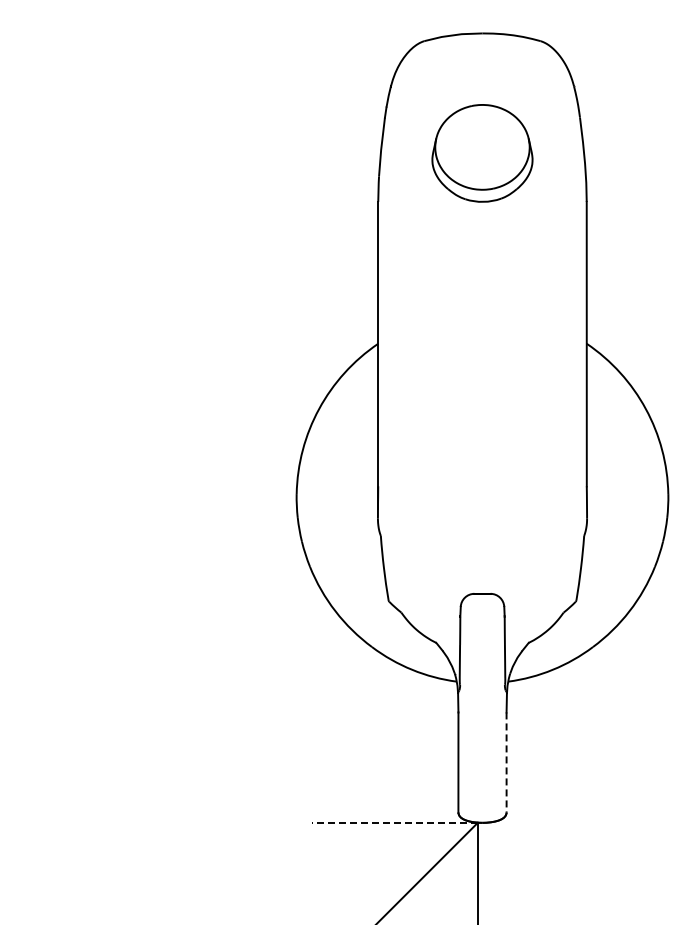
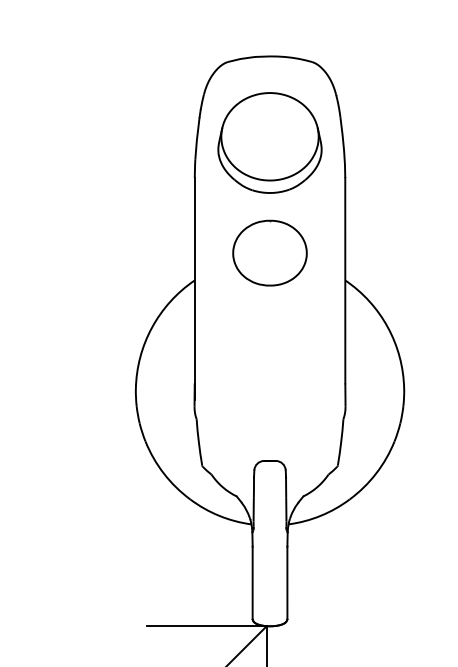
part: (482, 153) -> (270, 143), size x1.43
part: (482, 305) -> (270, 252), added
line: (506, 762) -> (287, 582), dashed -> solid
line: (395, 822) -> (207, 626), dashed -> solid

